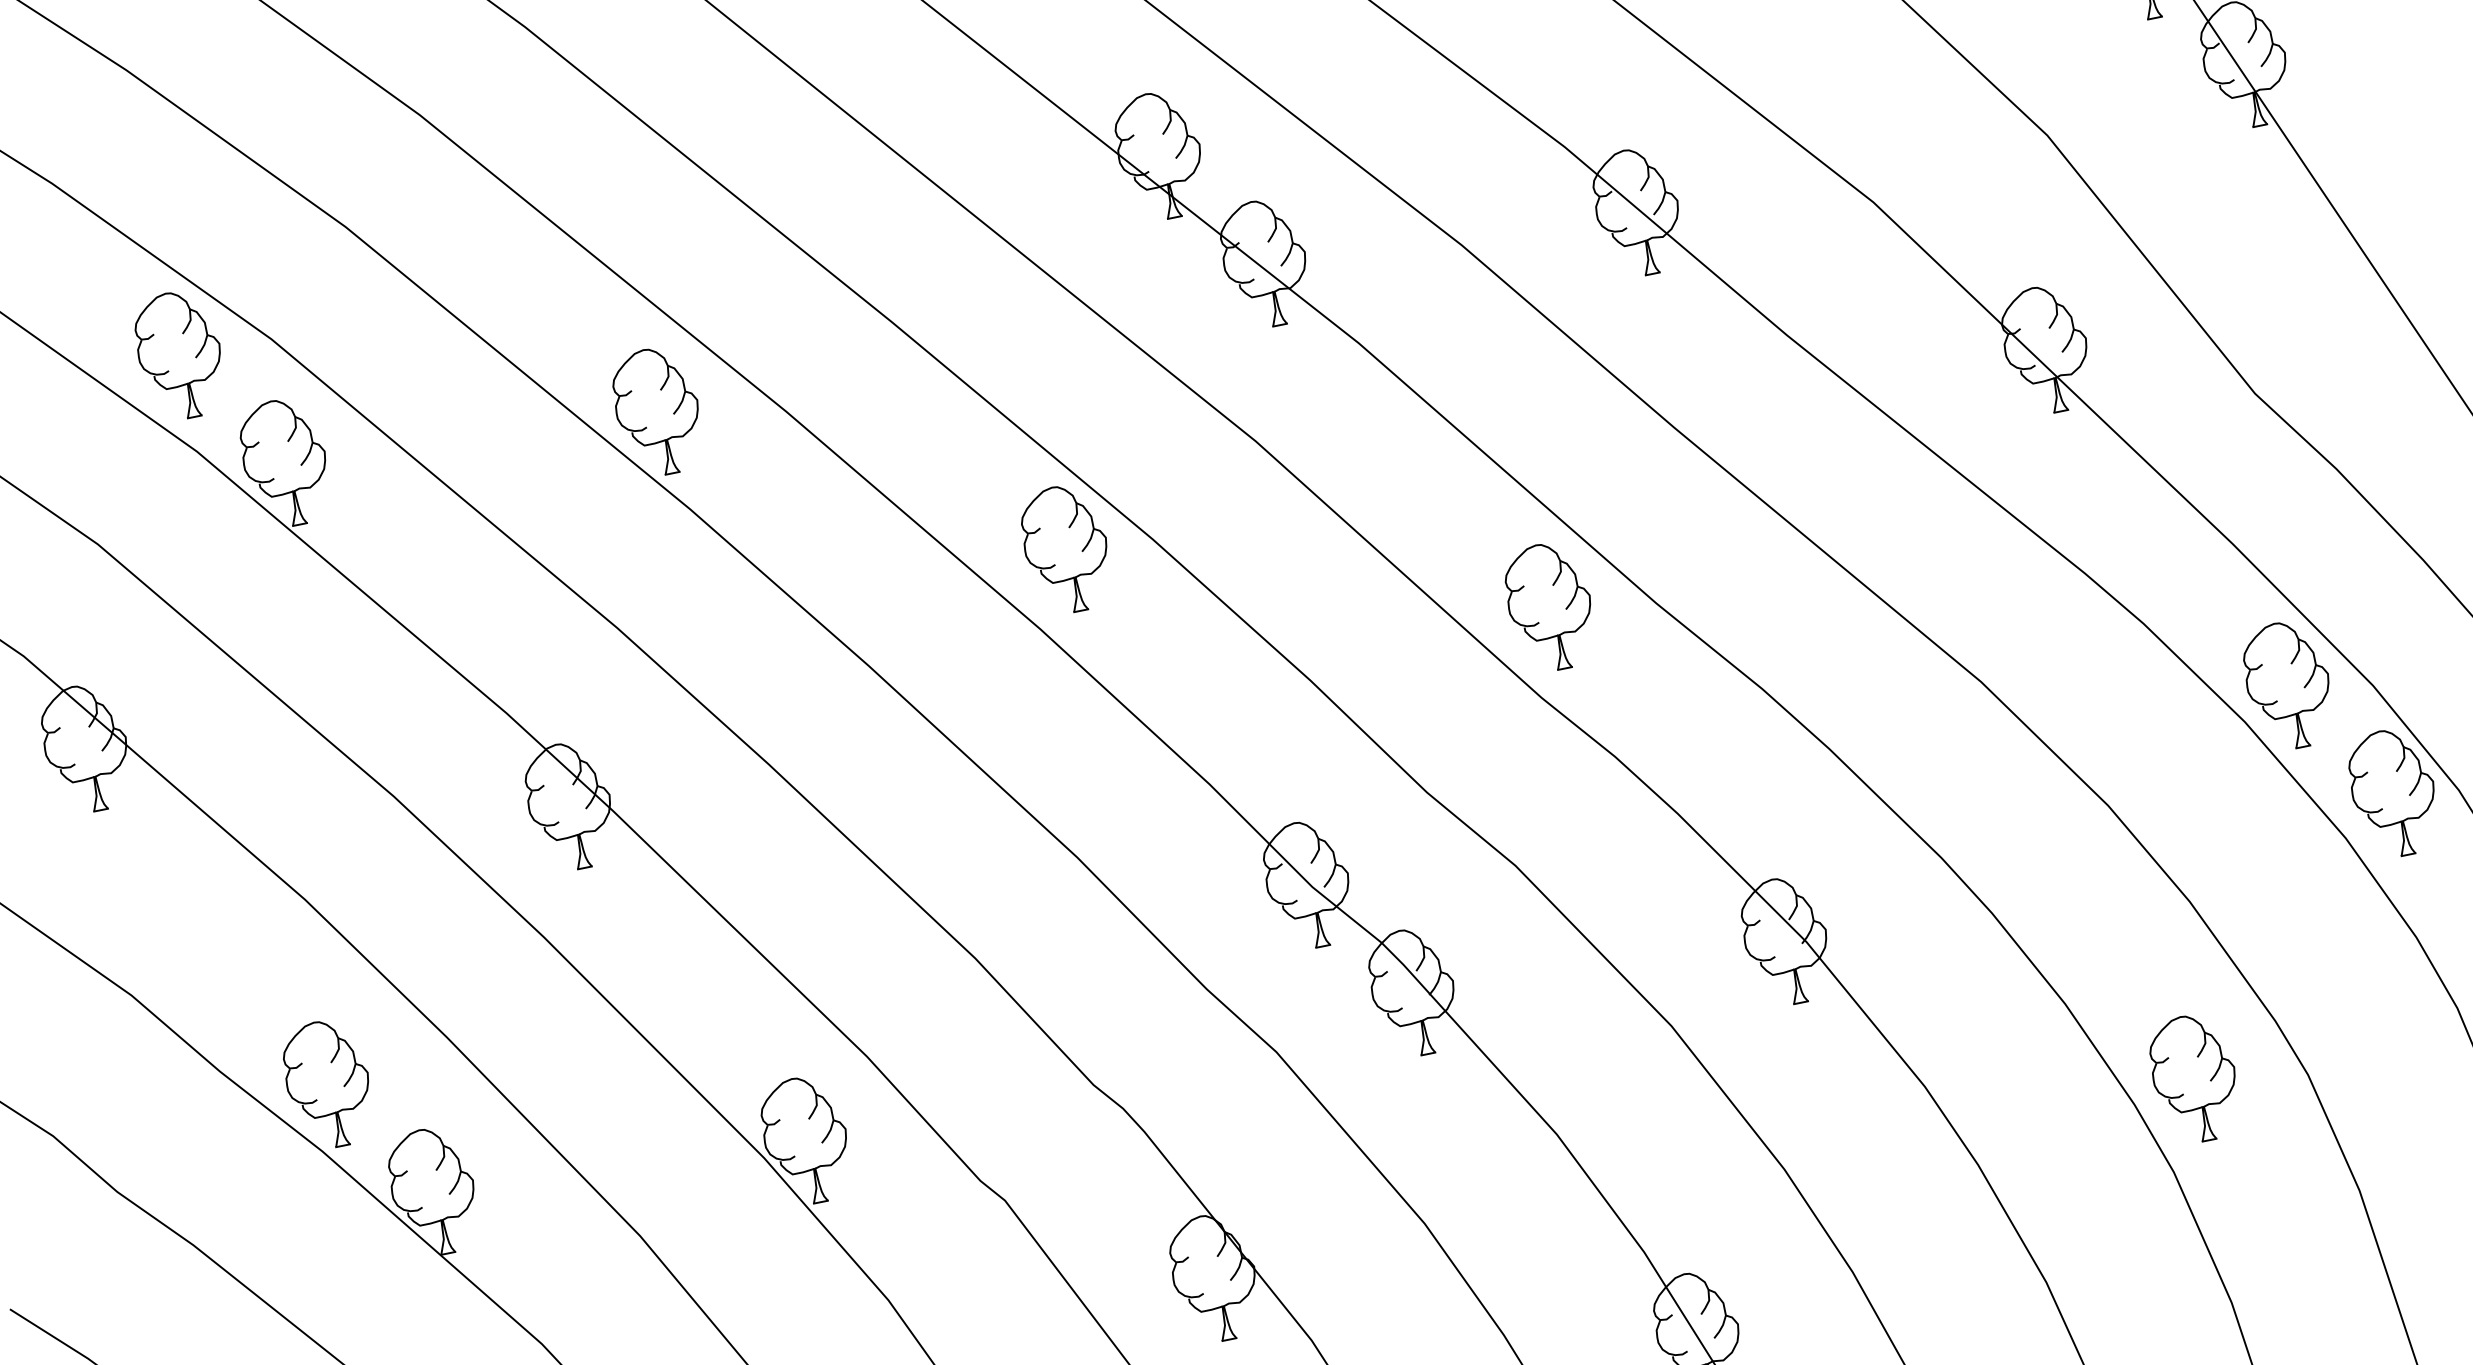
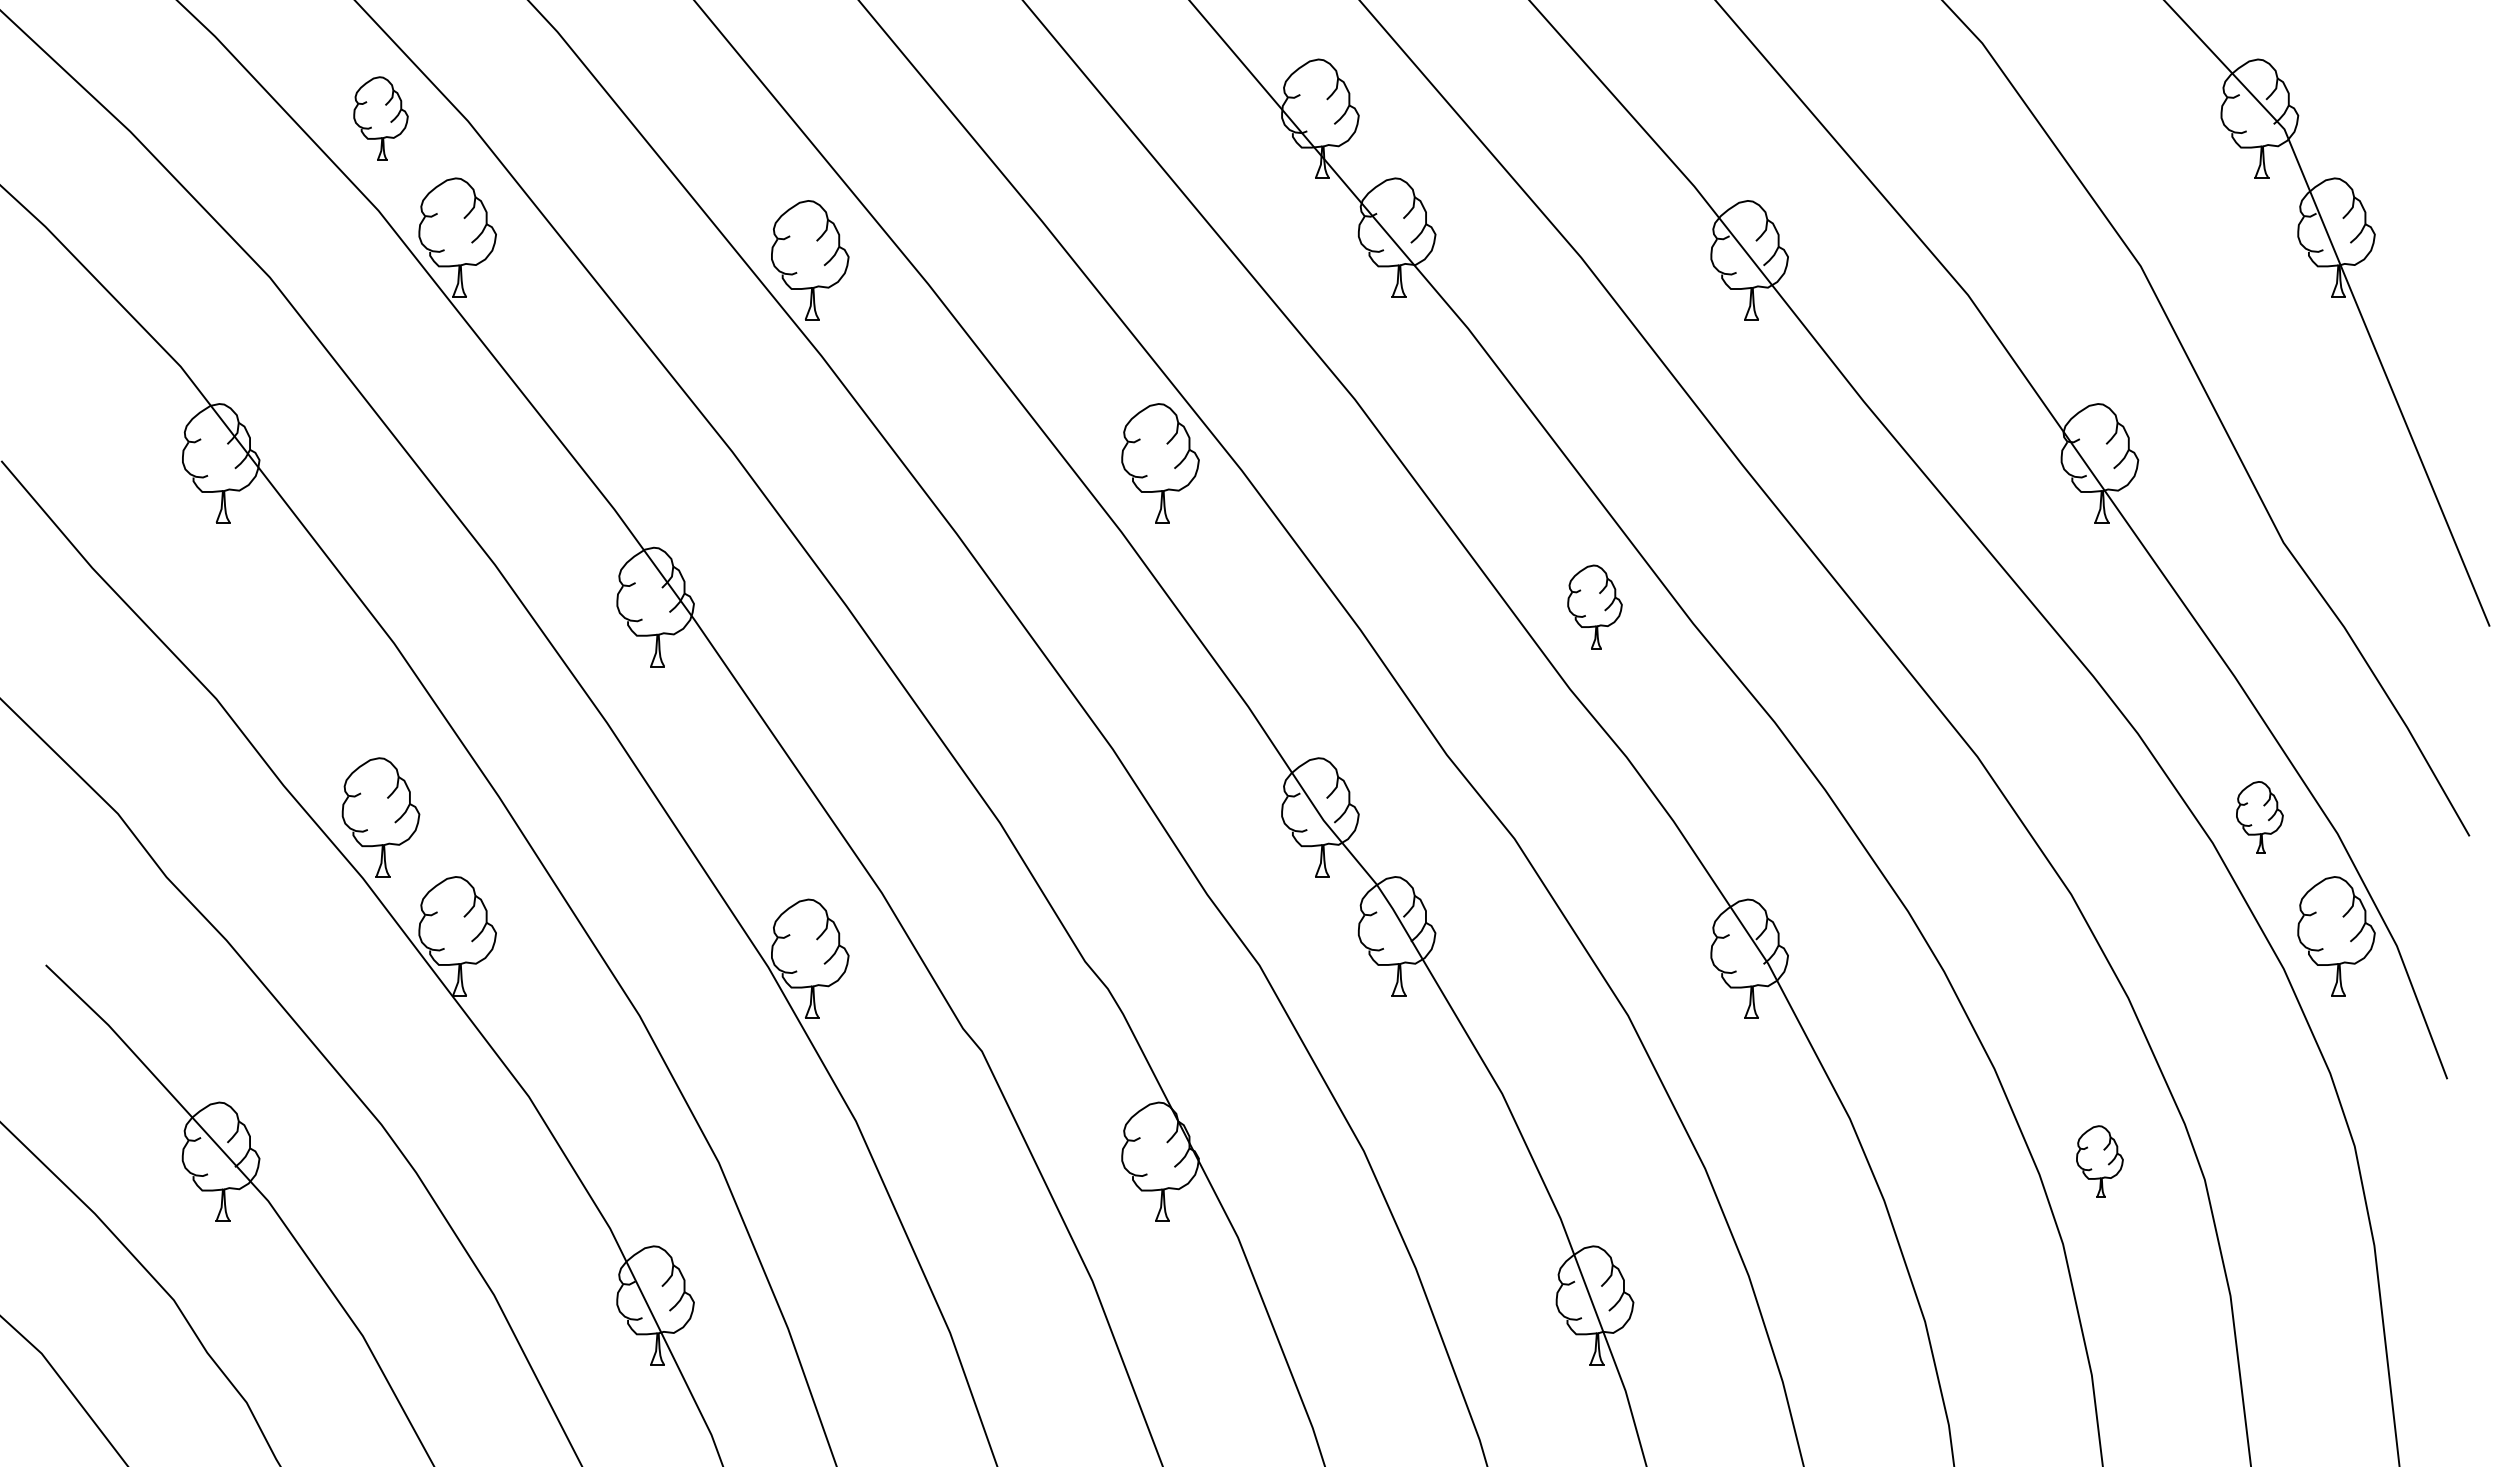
part: (179, 354) -> (380, 118), size x0.7
part: (1549, 606) -> (1594, 606), size x0.7
part: (2288, 685) -> (2259, 817), size x0.6
part: (2194, 1078) -> (2099, 1161), size x0.6

